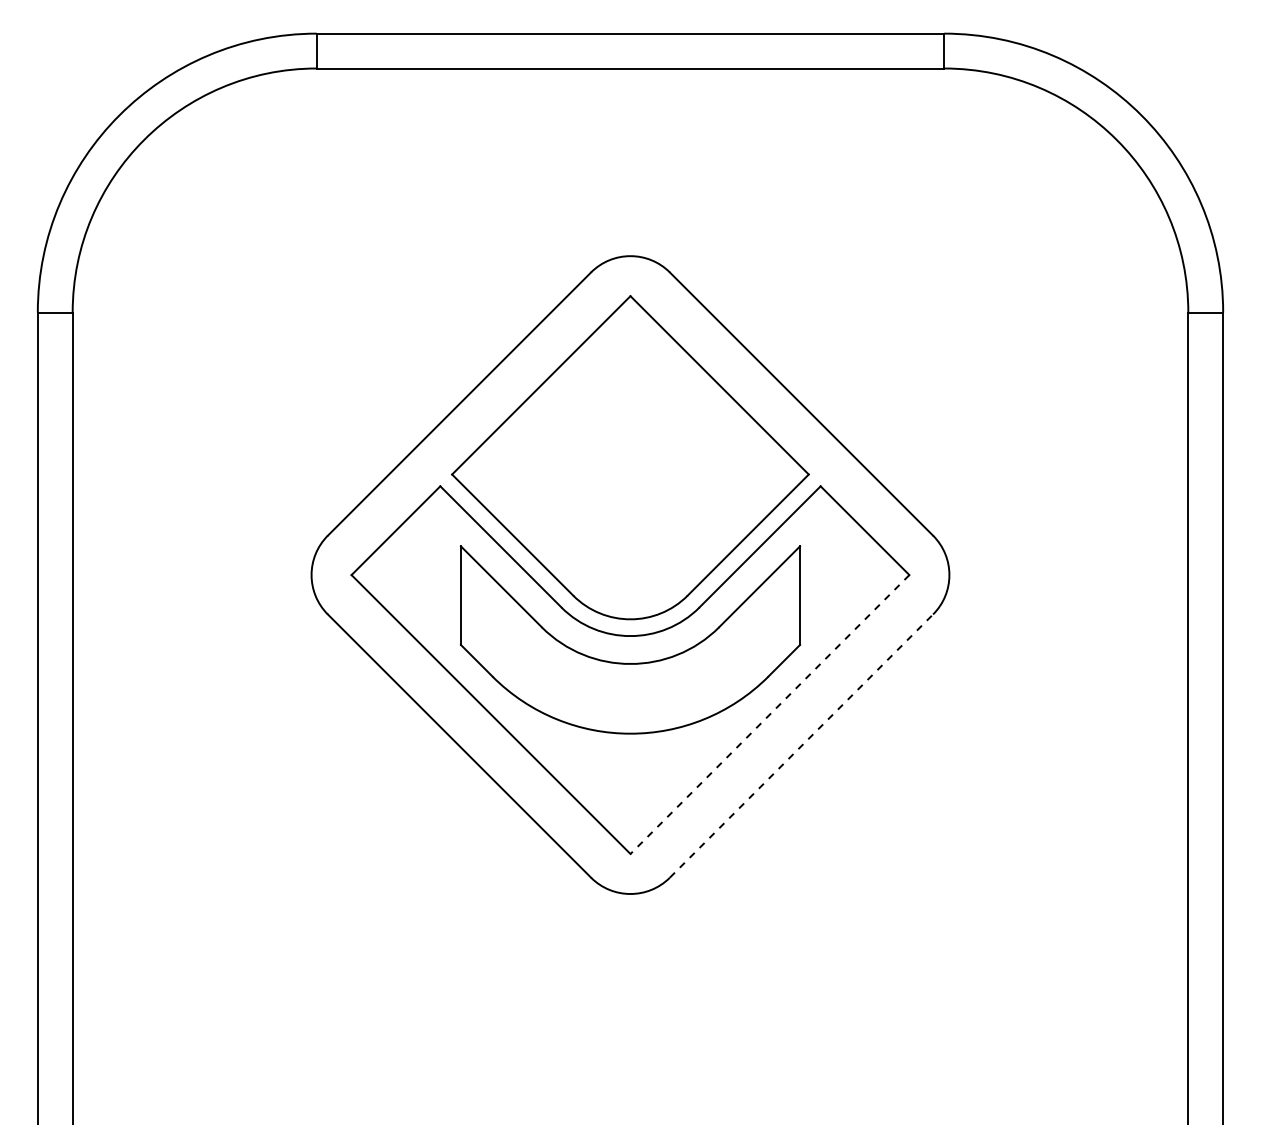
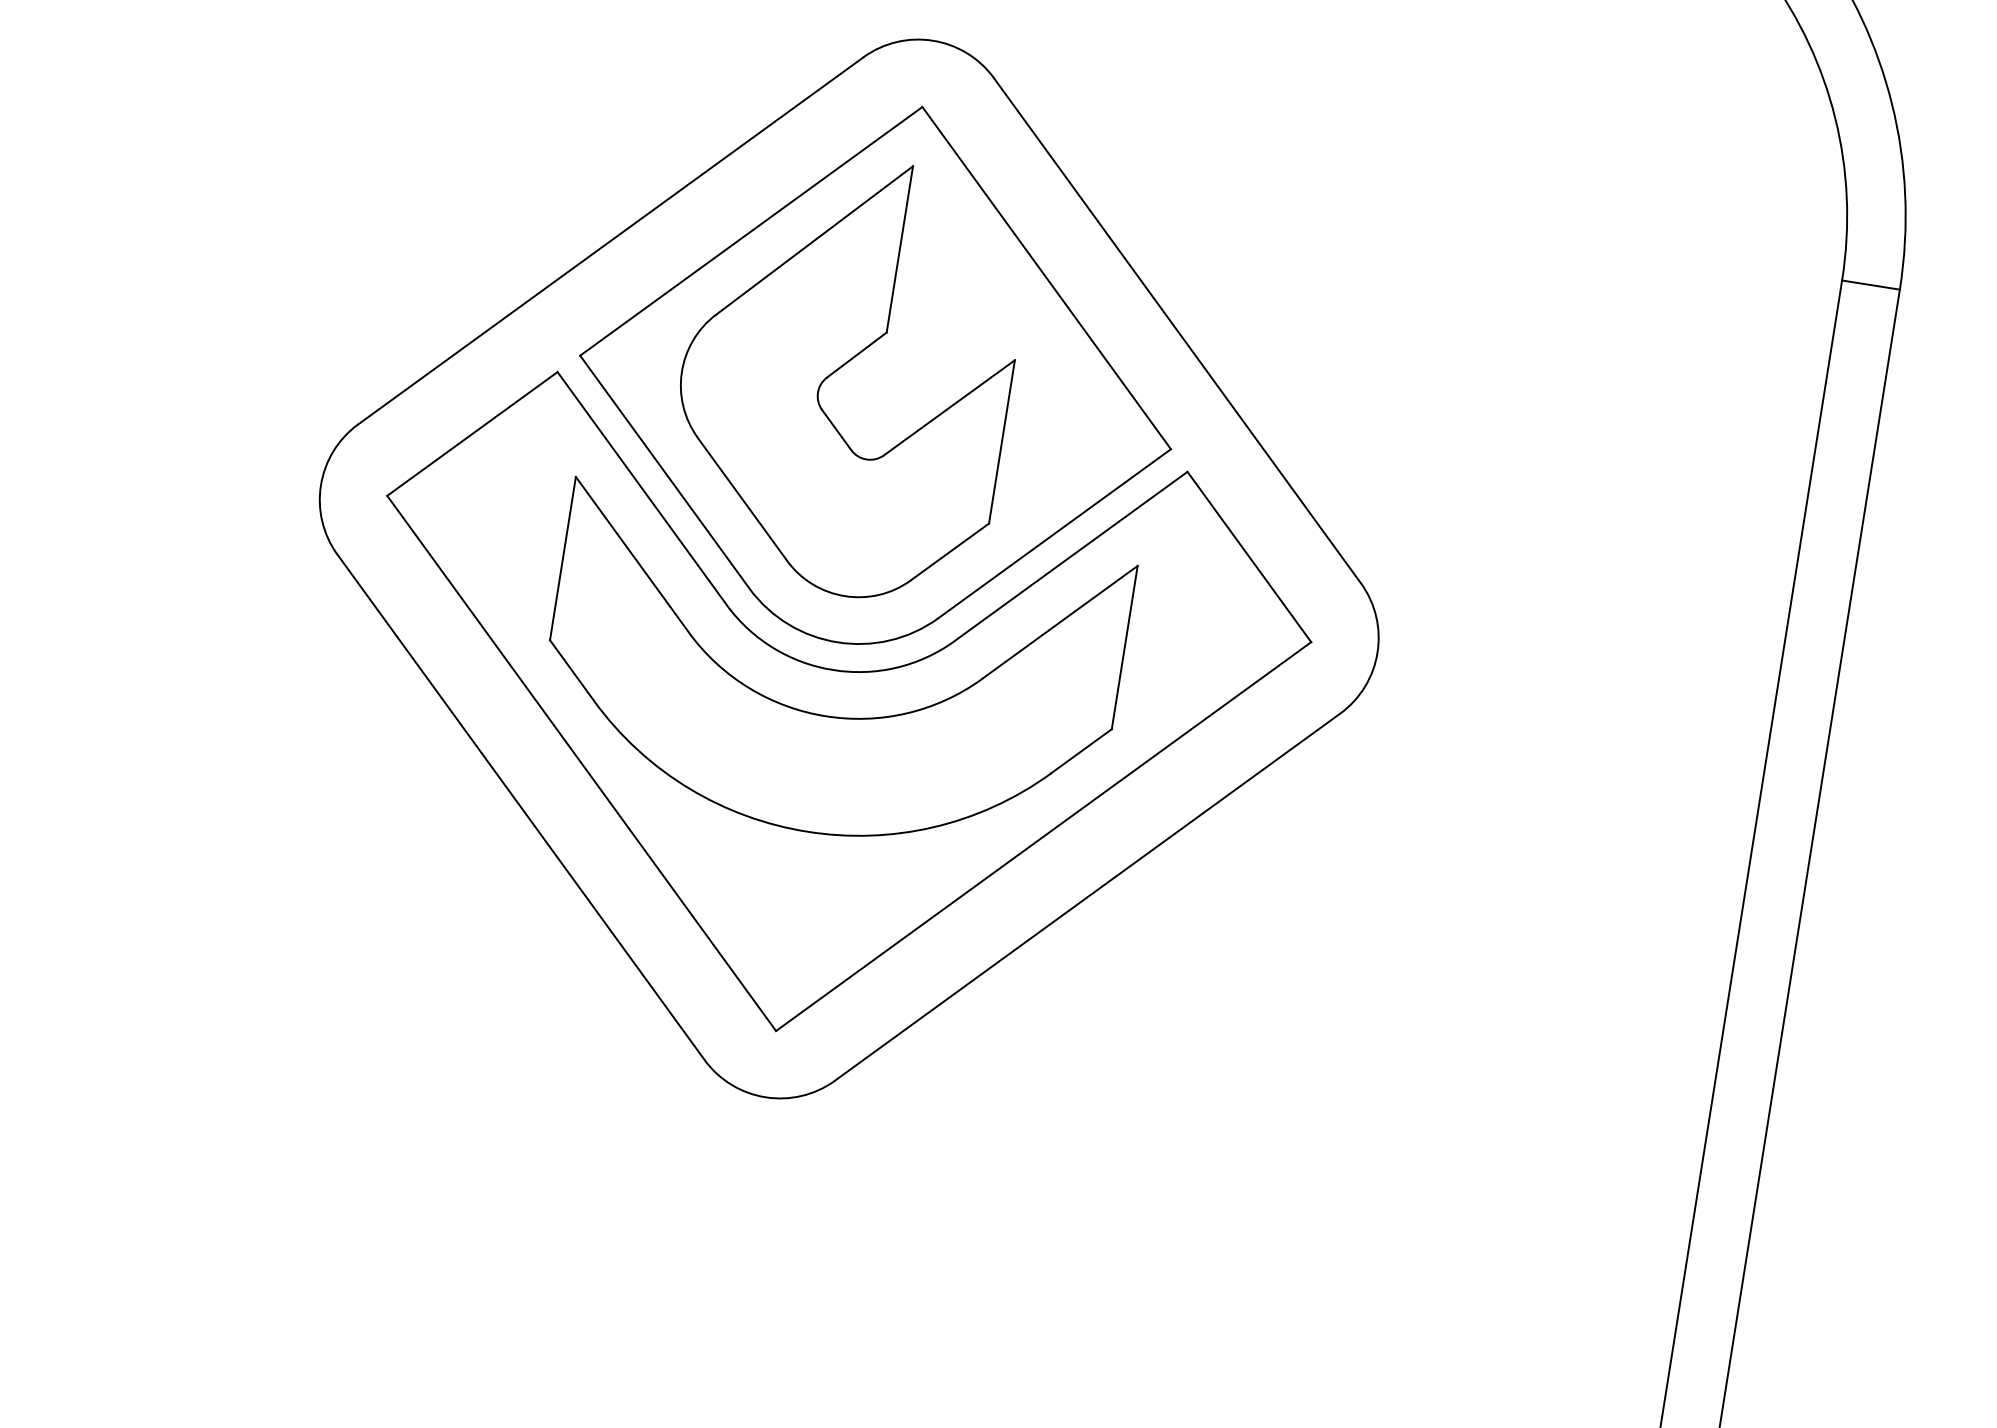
part: (610, 461) -> (845, 375), added
line: (769, 714) -> (1042, 836), dashed -> solid
line: (801, 745) -> (1087, 896), dashed -> solid

